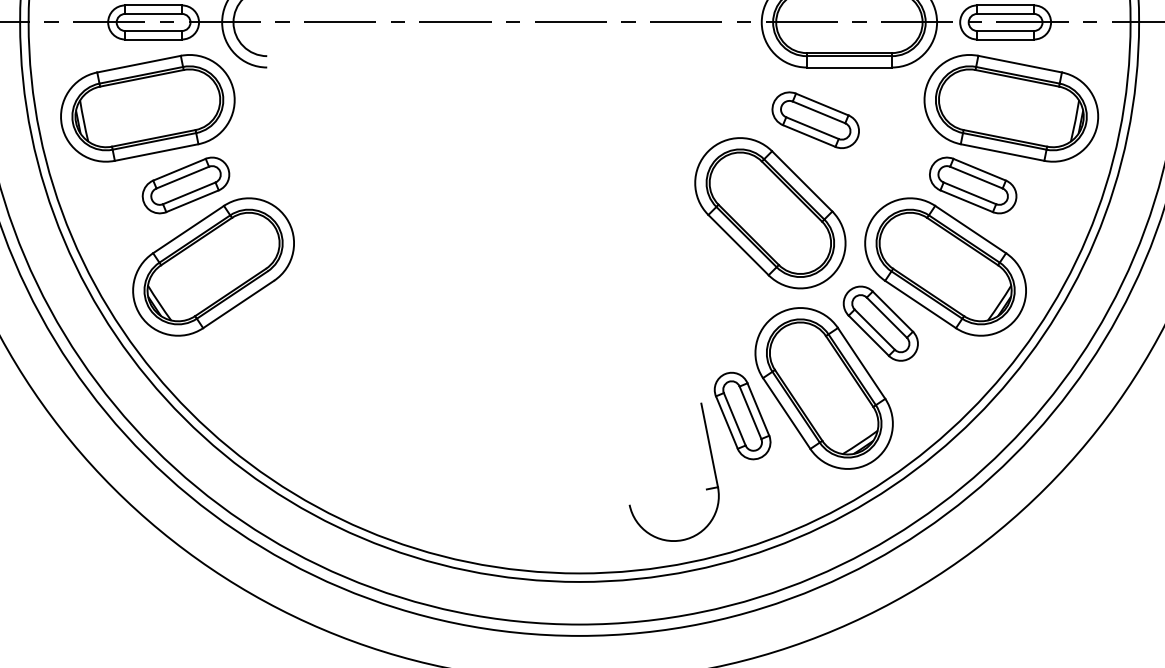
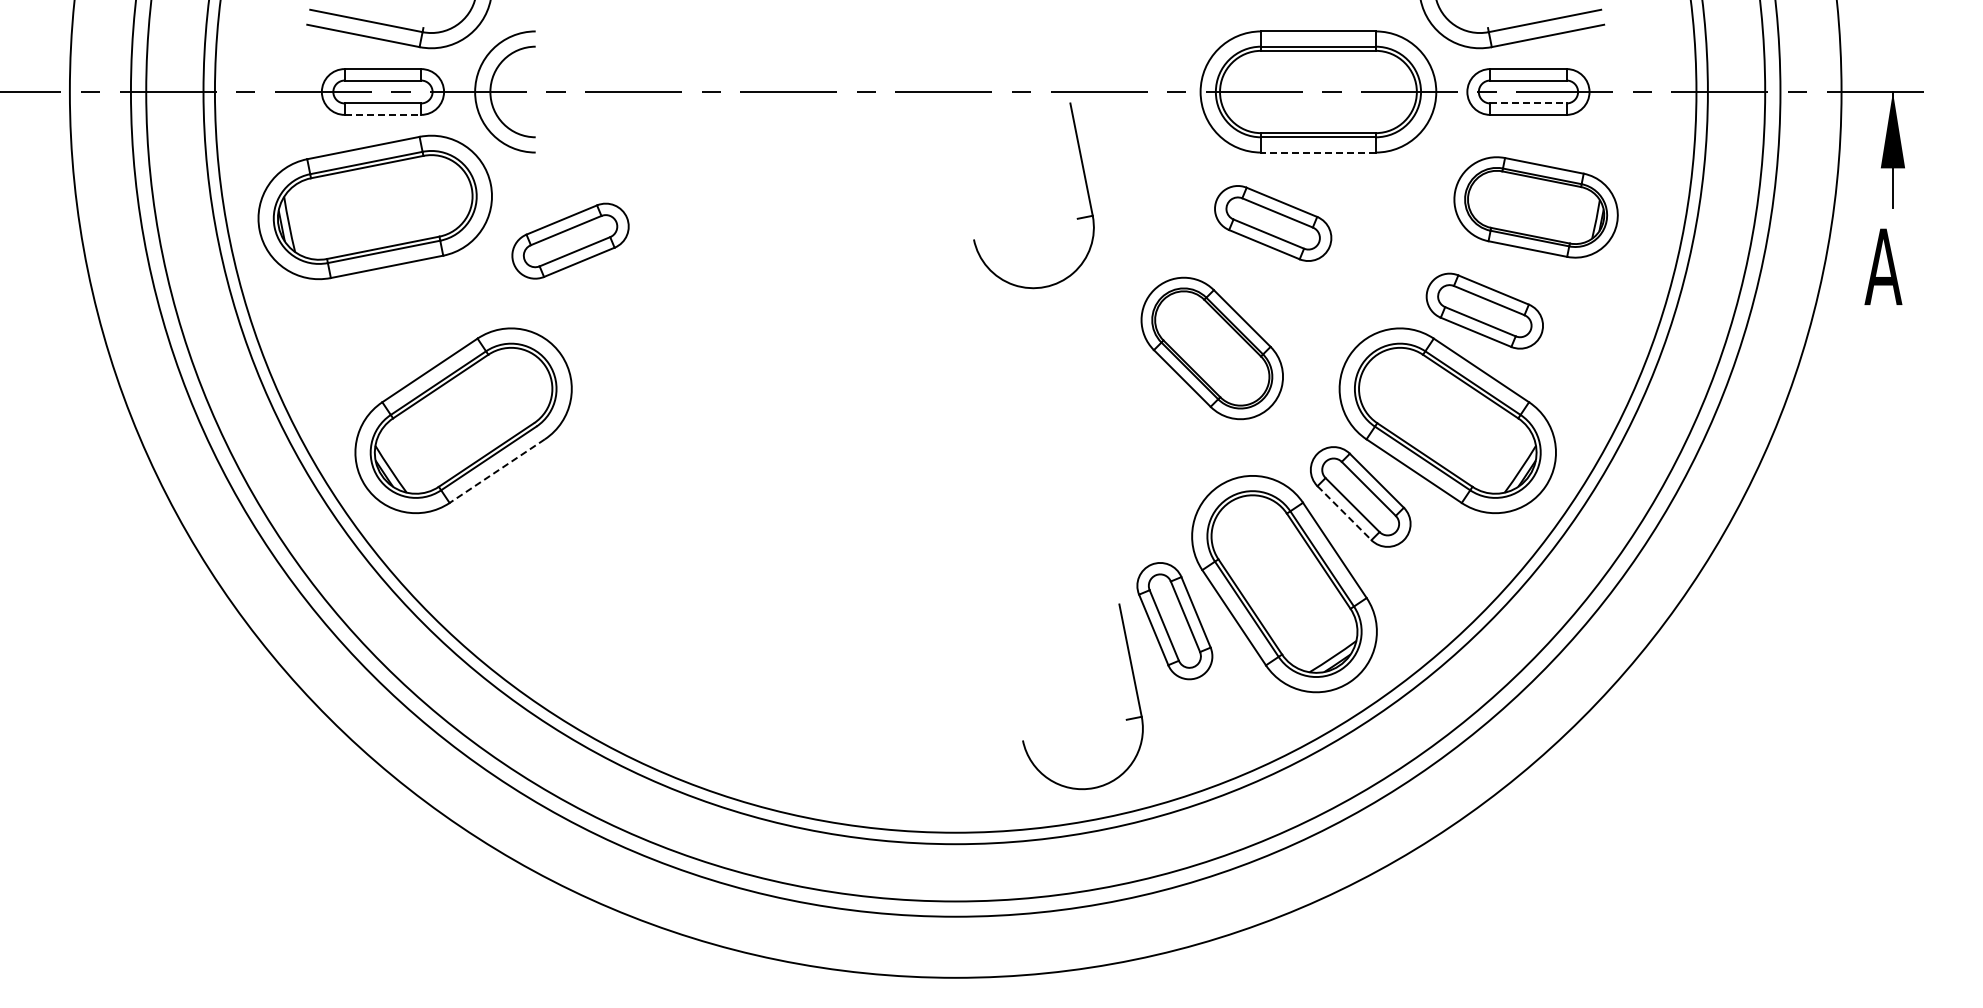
line: (1005, 31) -> (1528, 103), solid -> dashed
line: (154, 39) -> (383, 114), solid -> dashed
line: (848, 67) -> (1317, 152), solid -> dashed
part: (1010, 108) -> (1535, 207), size x0.7
part: (669, 116) -> (1076, 218), added
part: (185, 184) -> (570, 240), moved
part: (770, 213) -> (1212, 348), size x0.7
line: (238, 304) -> (496, 471), solid -> dashed
line: (868, 335) -> (1344, 513), solid -> dashed

